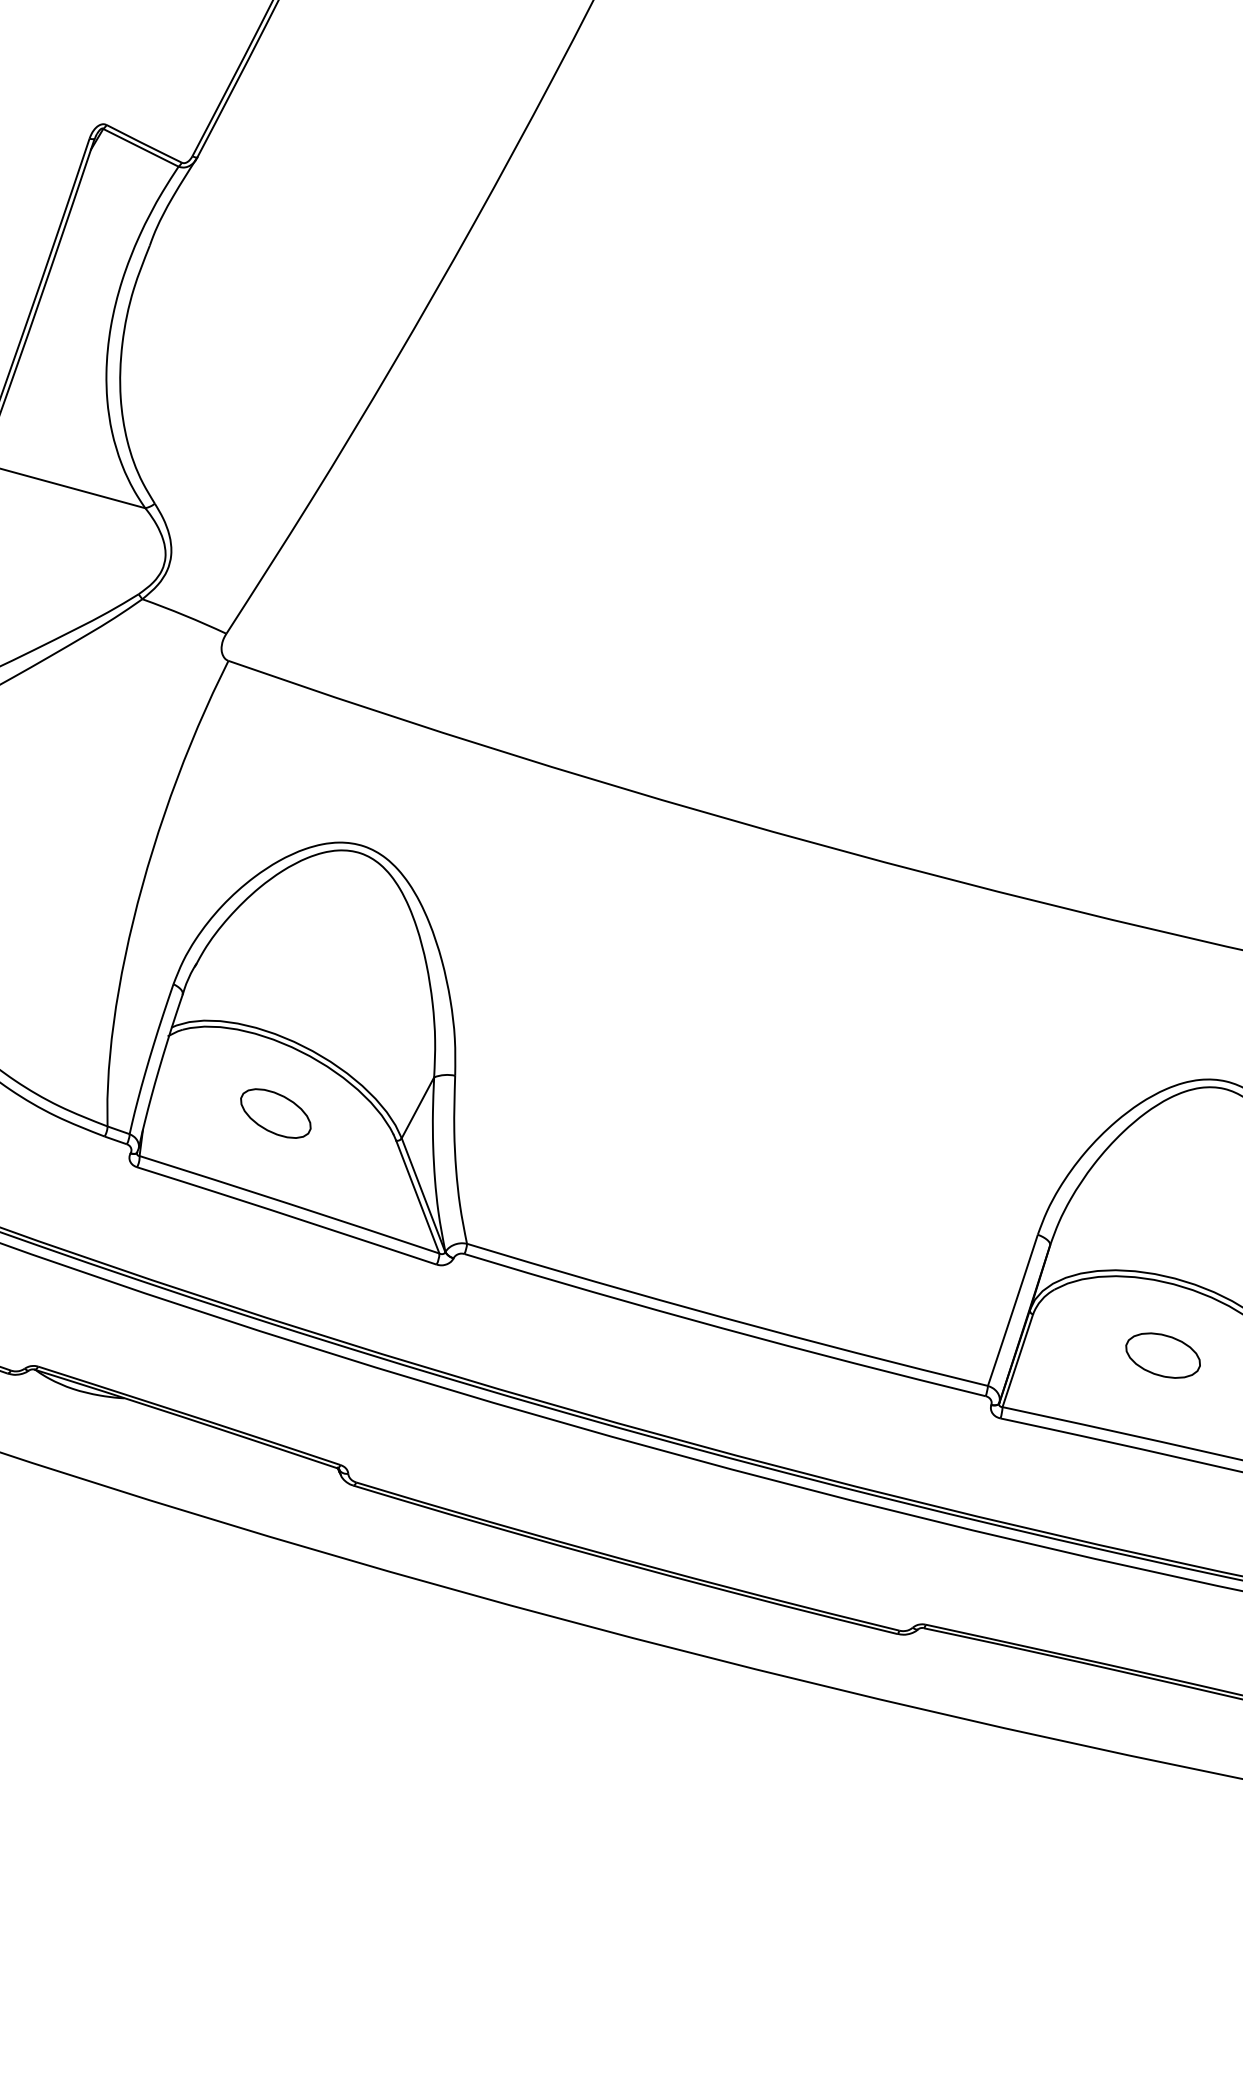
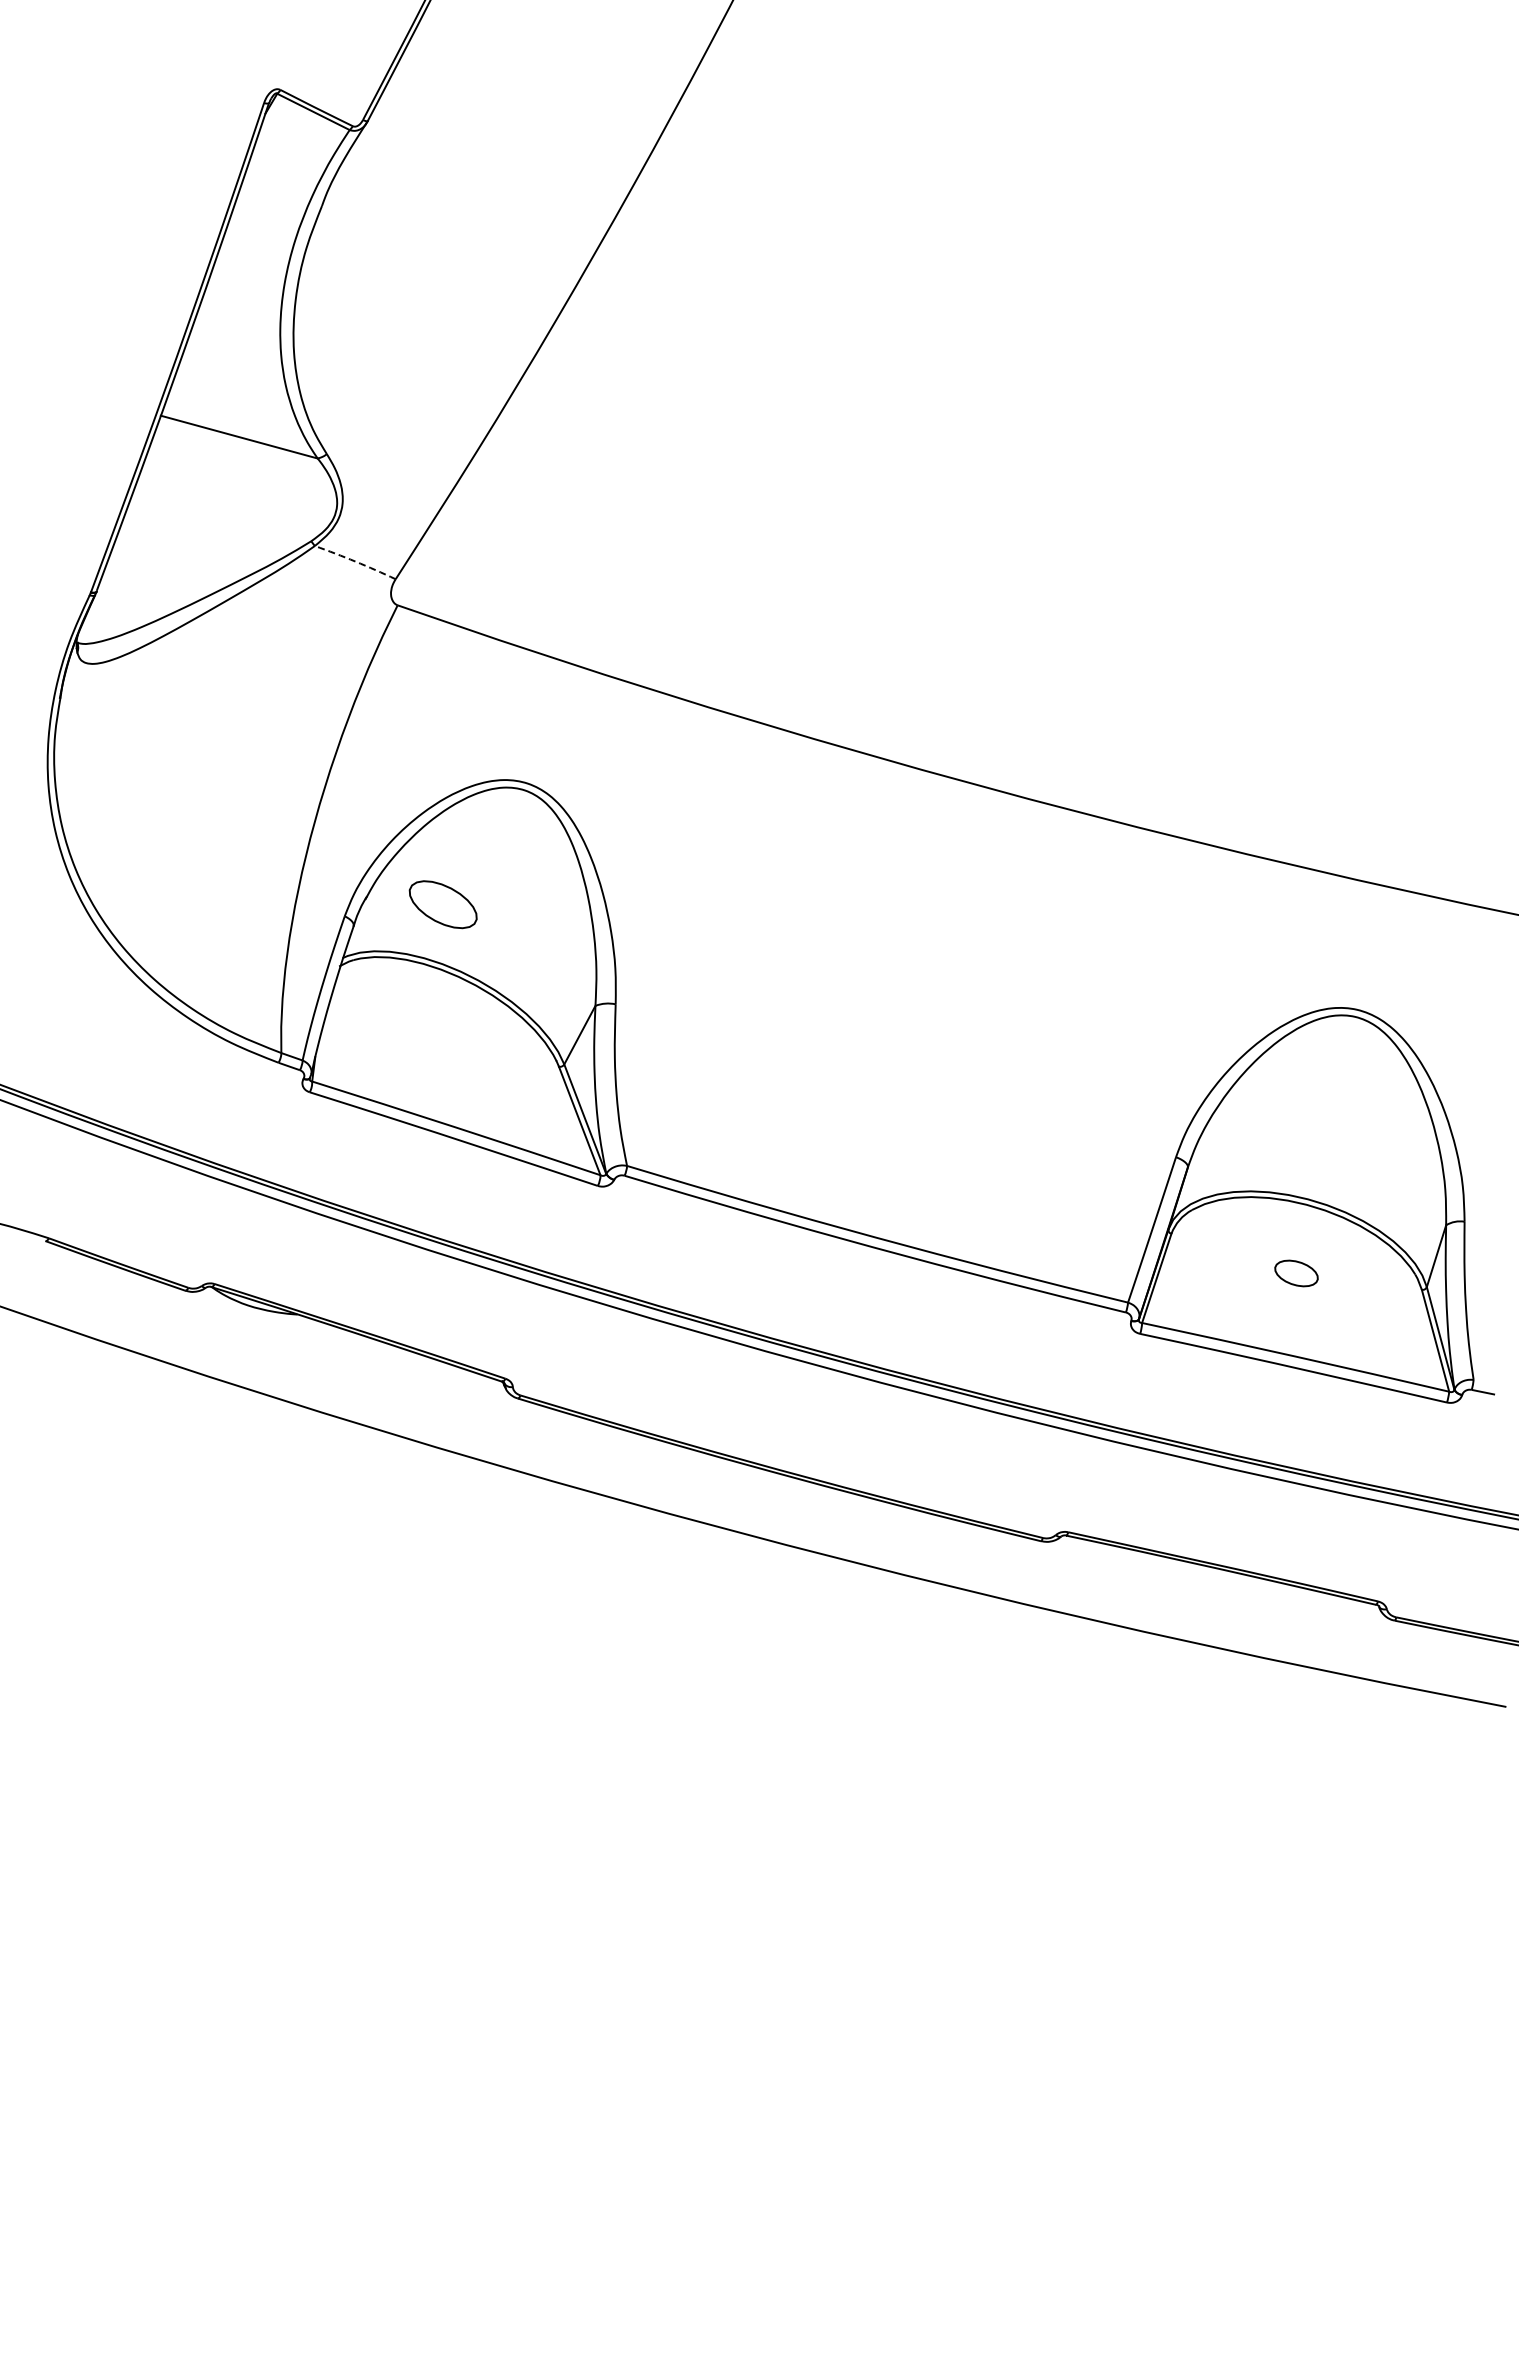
arc: (184, 615) -> (355, 561), solid -> dashed
part: (275, 1113) -> (442, 904), moved
part: (1163, 1355) -> (1296, 1273), size x0.6

